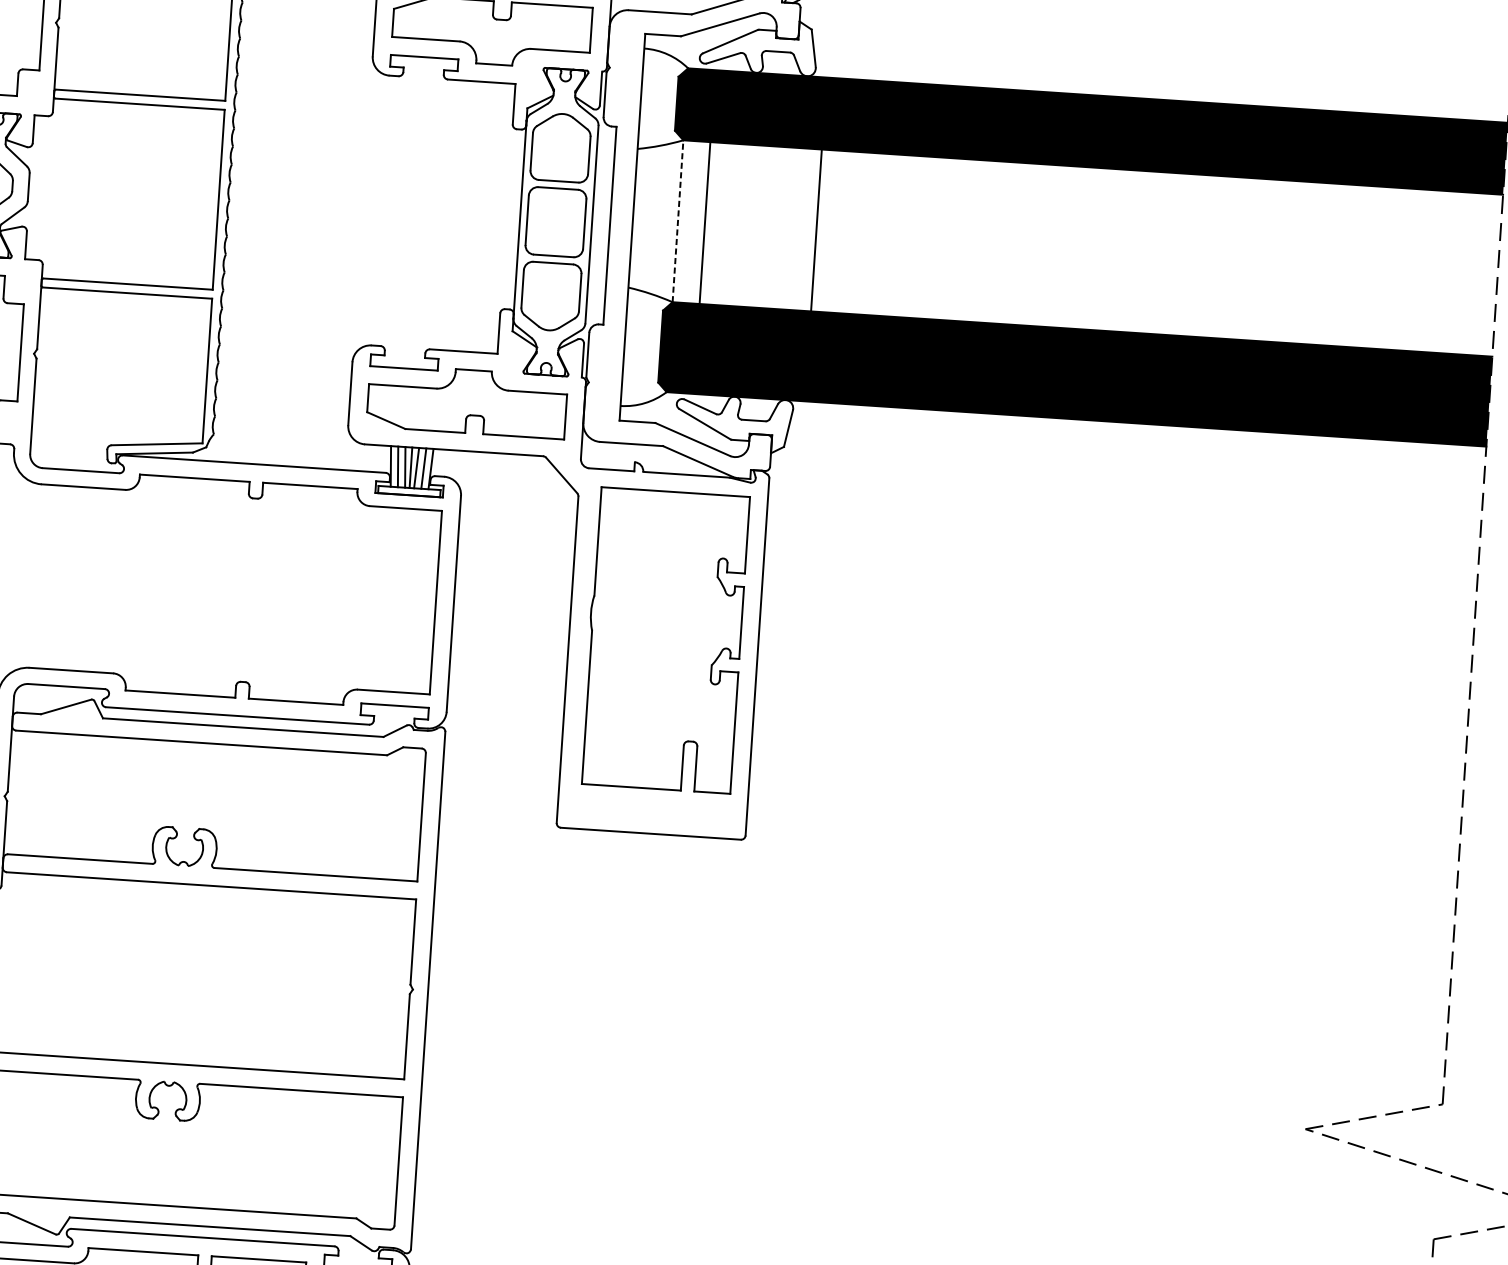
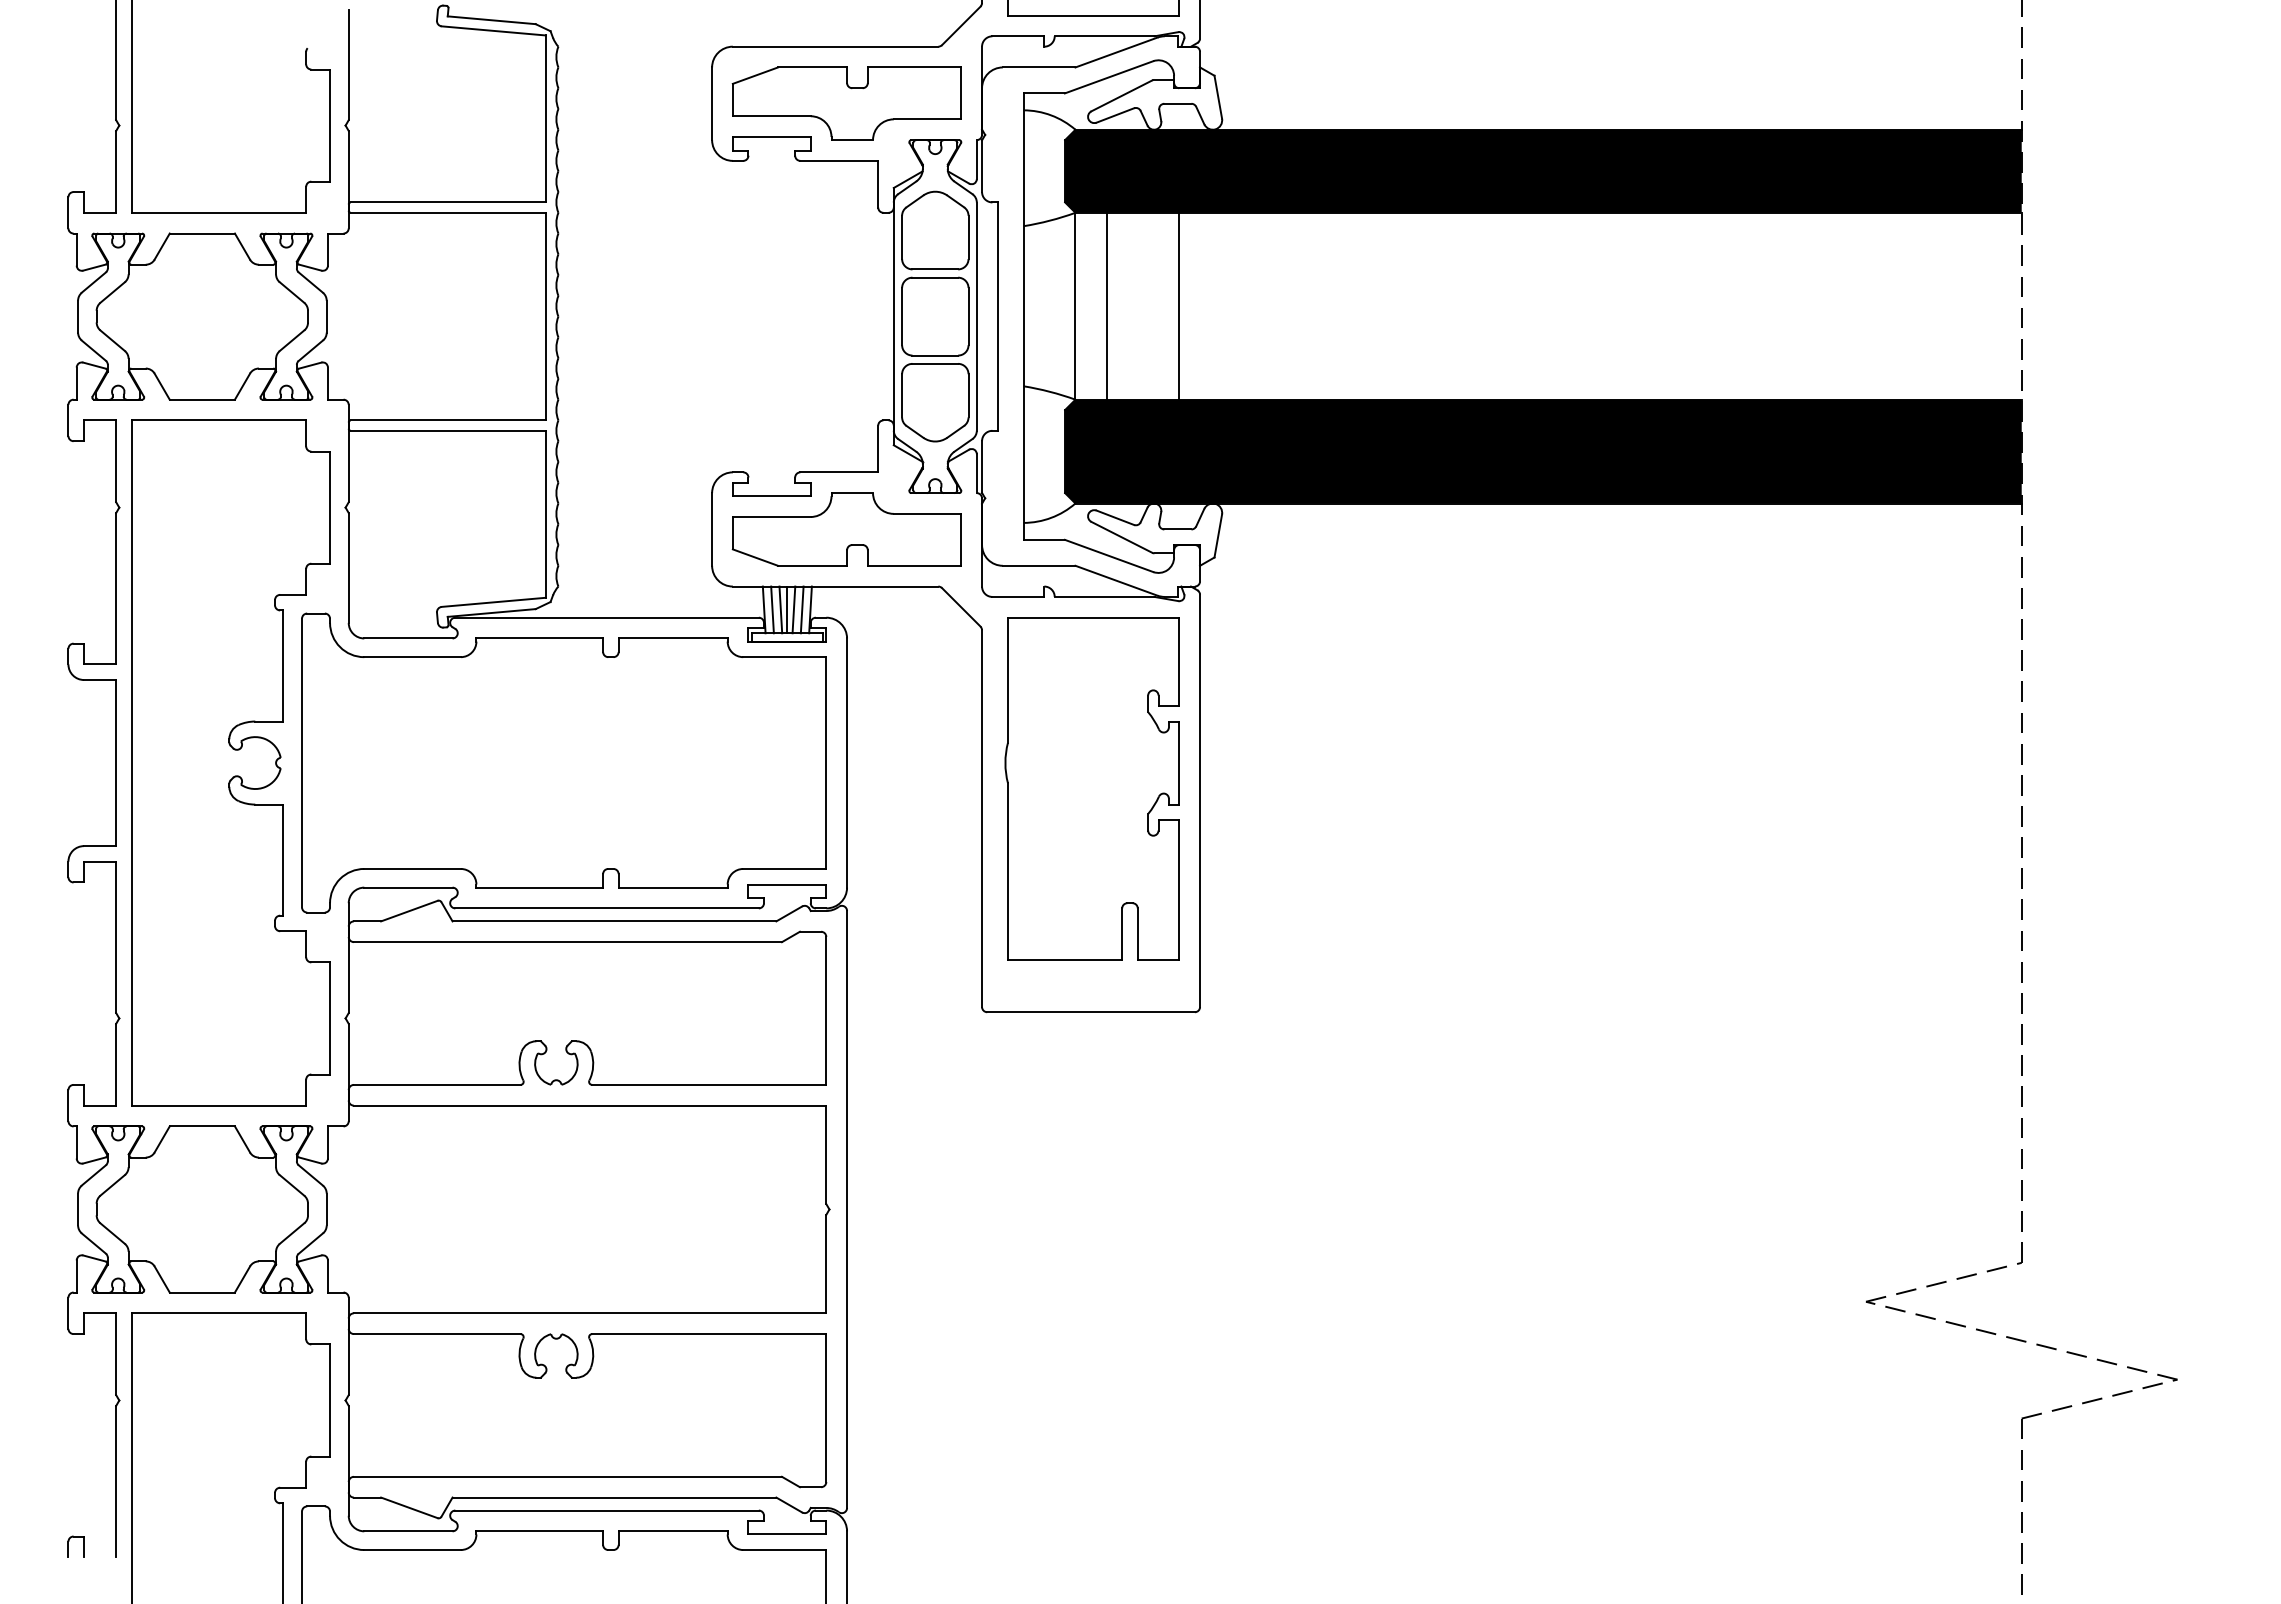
line: (678, 220) -> (1075, 305), dashed -> solid
line: (816, 229) -> (1179, 305), moved

